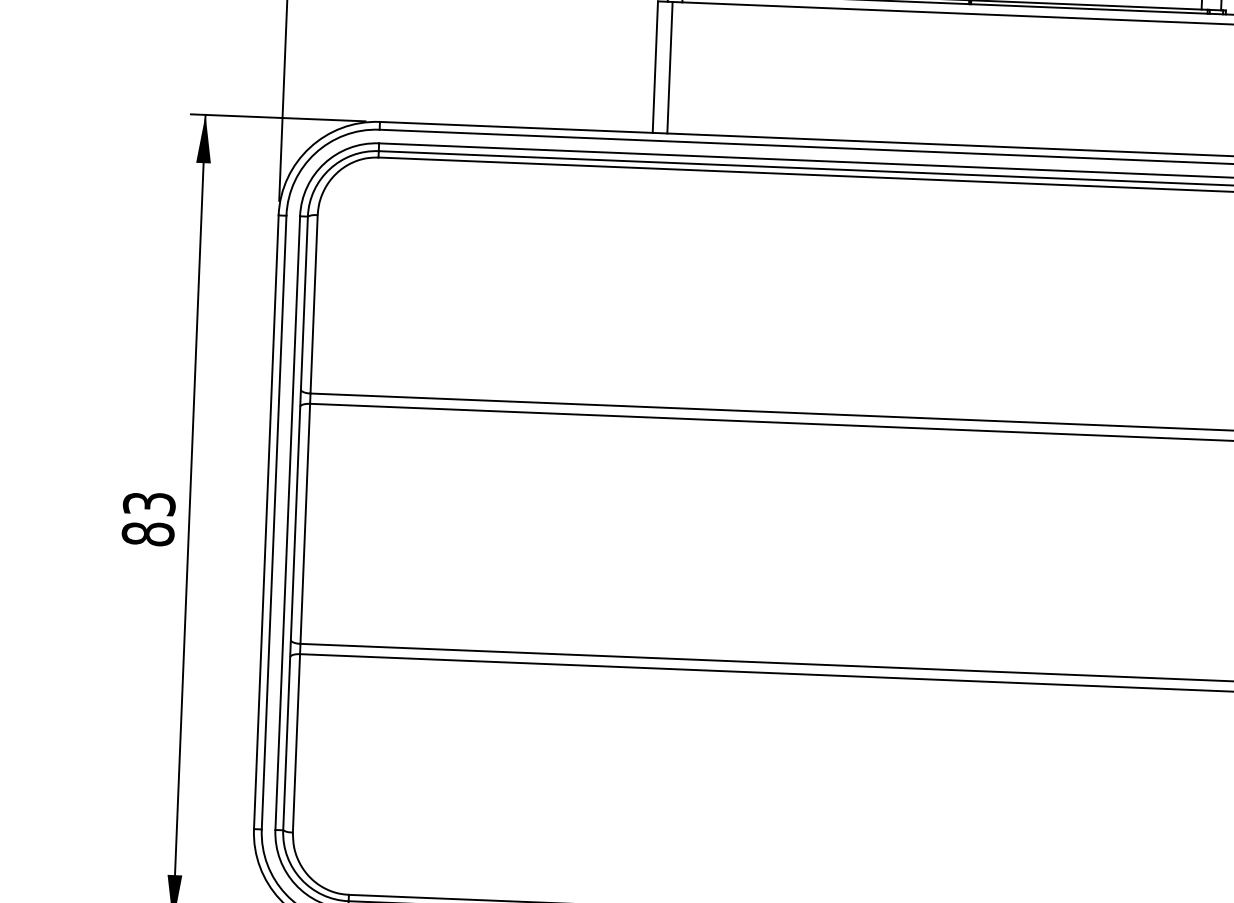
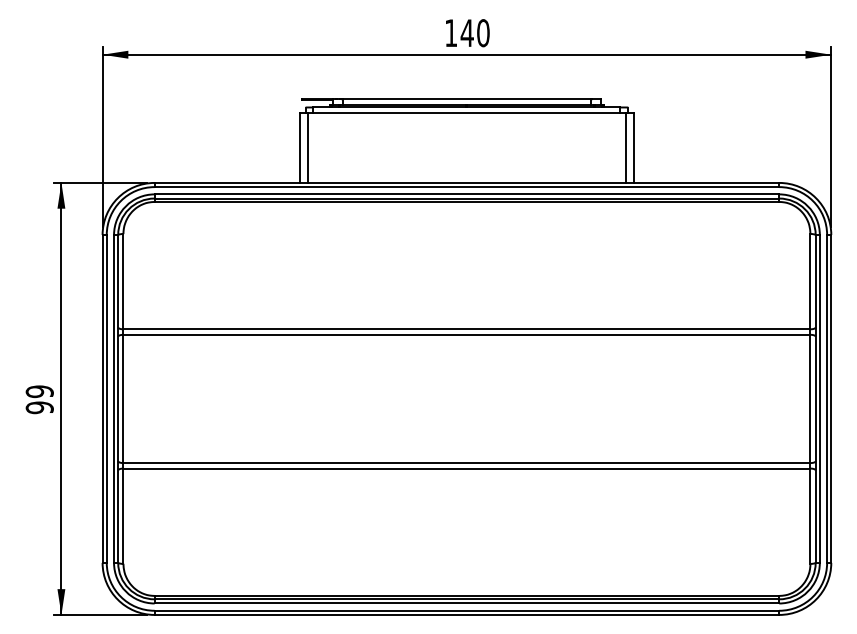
text: (148, 518) -> (39, 399), 83 -> 99

